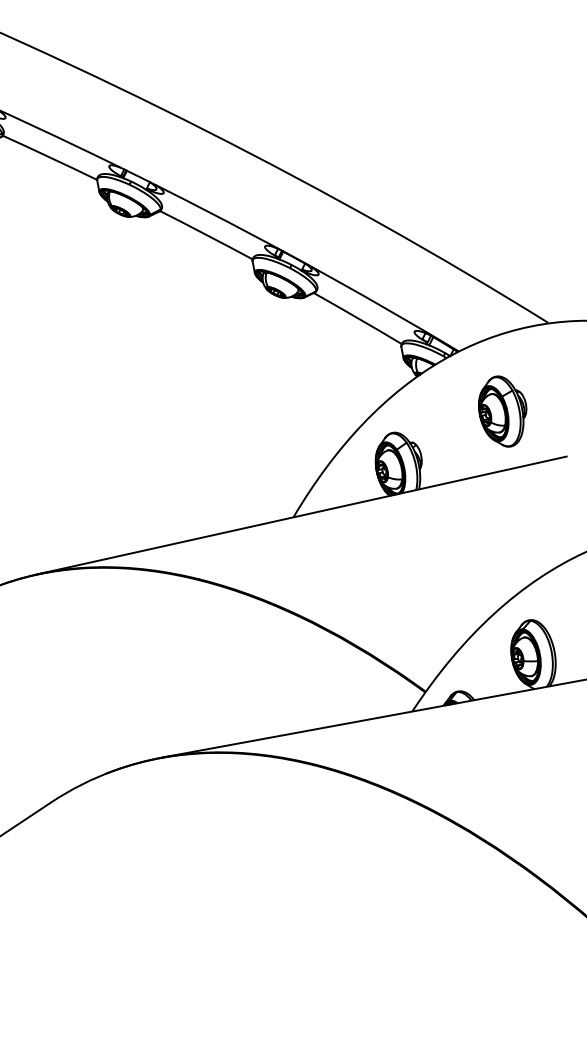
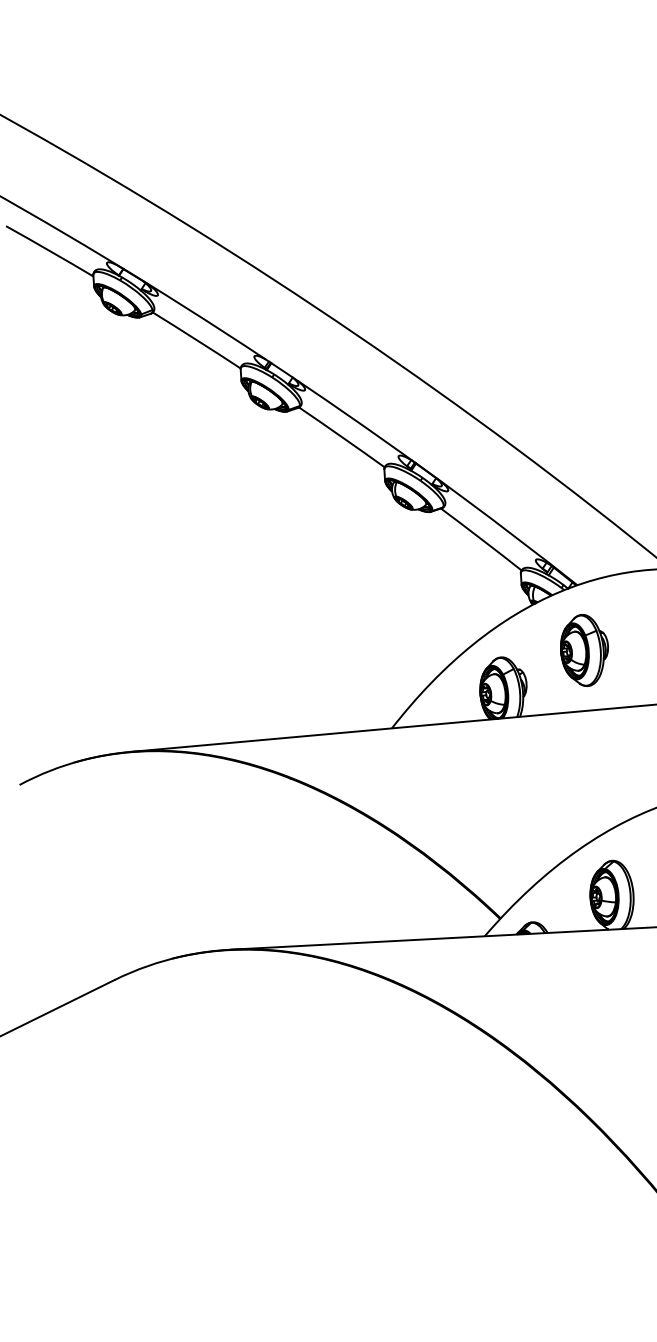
part: (503, 411) -> (584, 650), moved

